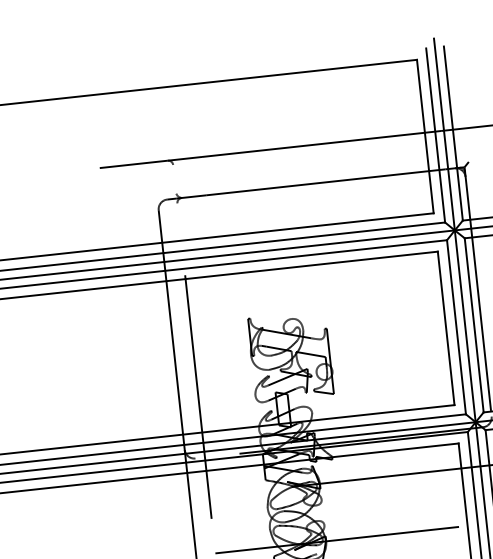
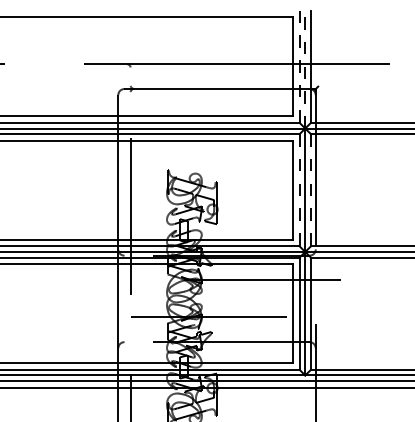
line: (444, 134) -> (305, 66), solid -> dashed
line: (435, 136) -> (299, 67), solid -> dashed
line: (475, 325) -> (311, 190), solid -> dashed
line: (456, 327) -> (299, 190), solid -> dashed

